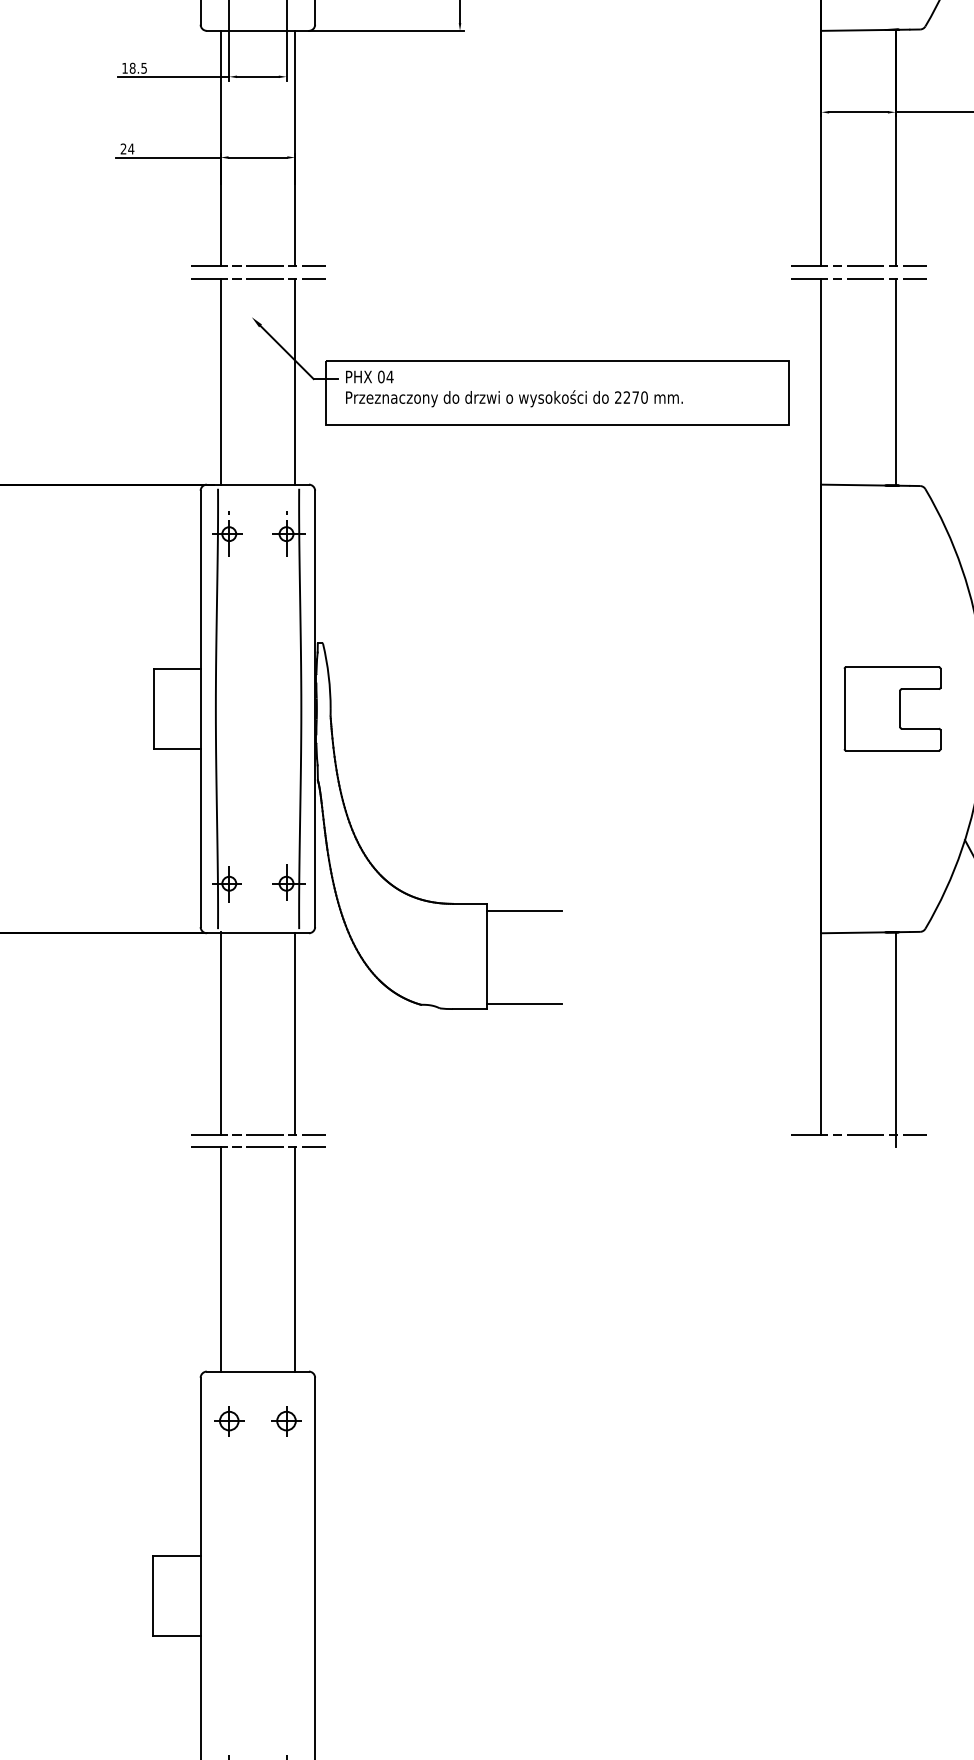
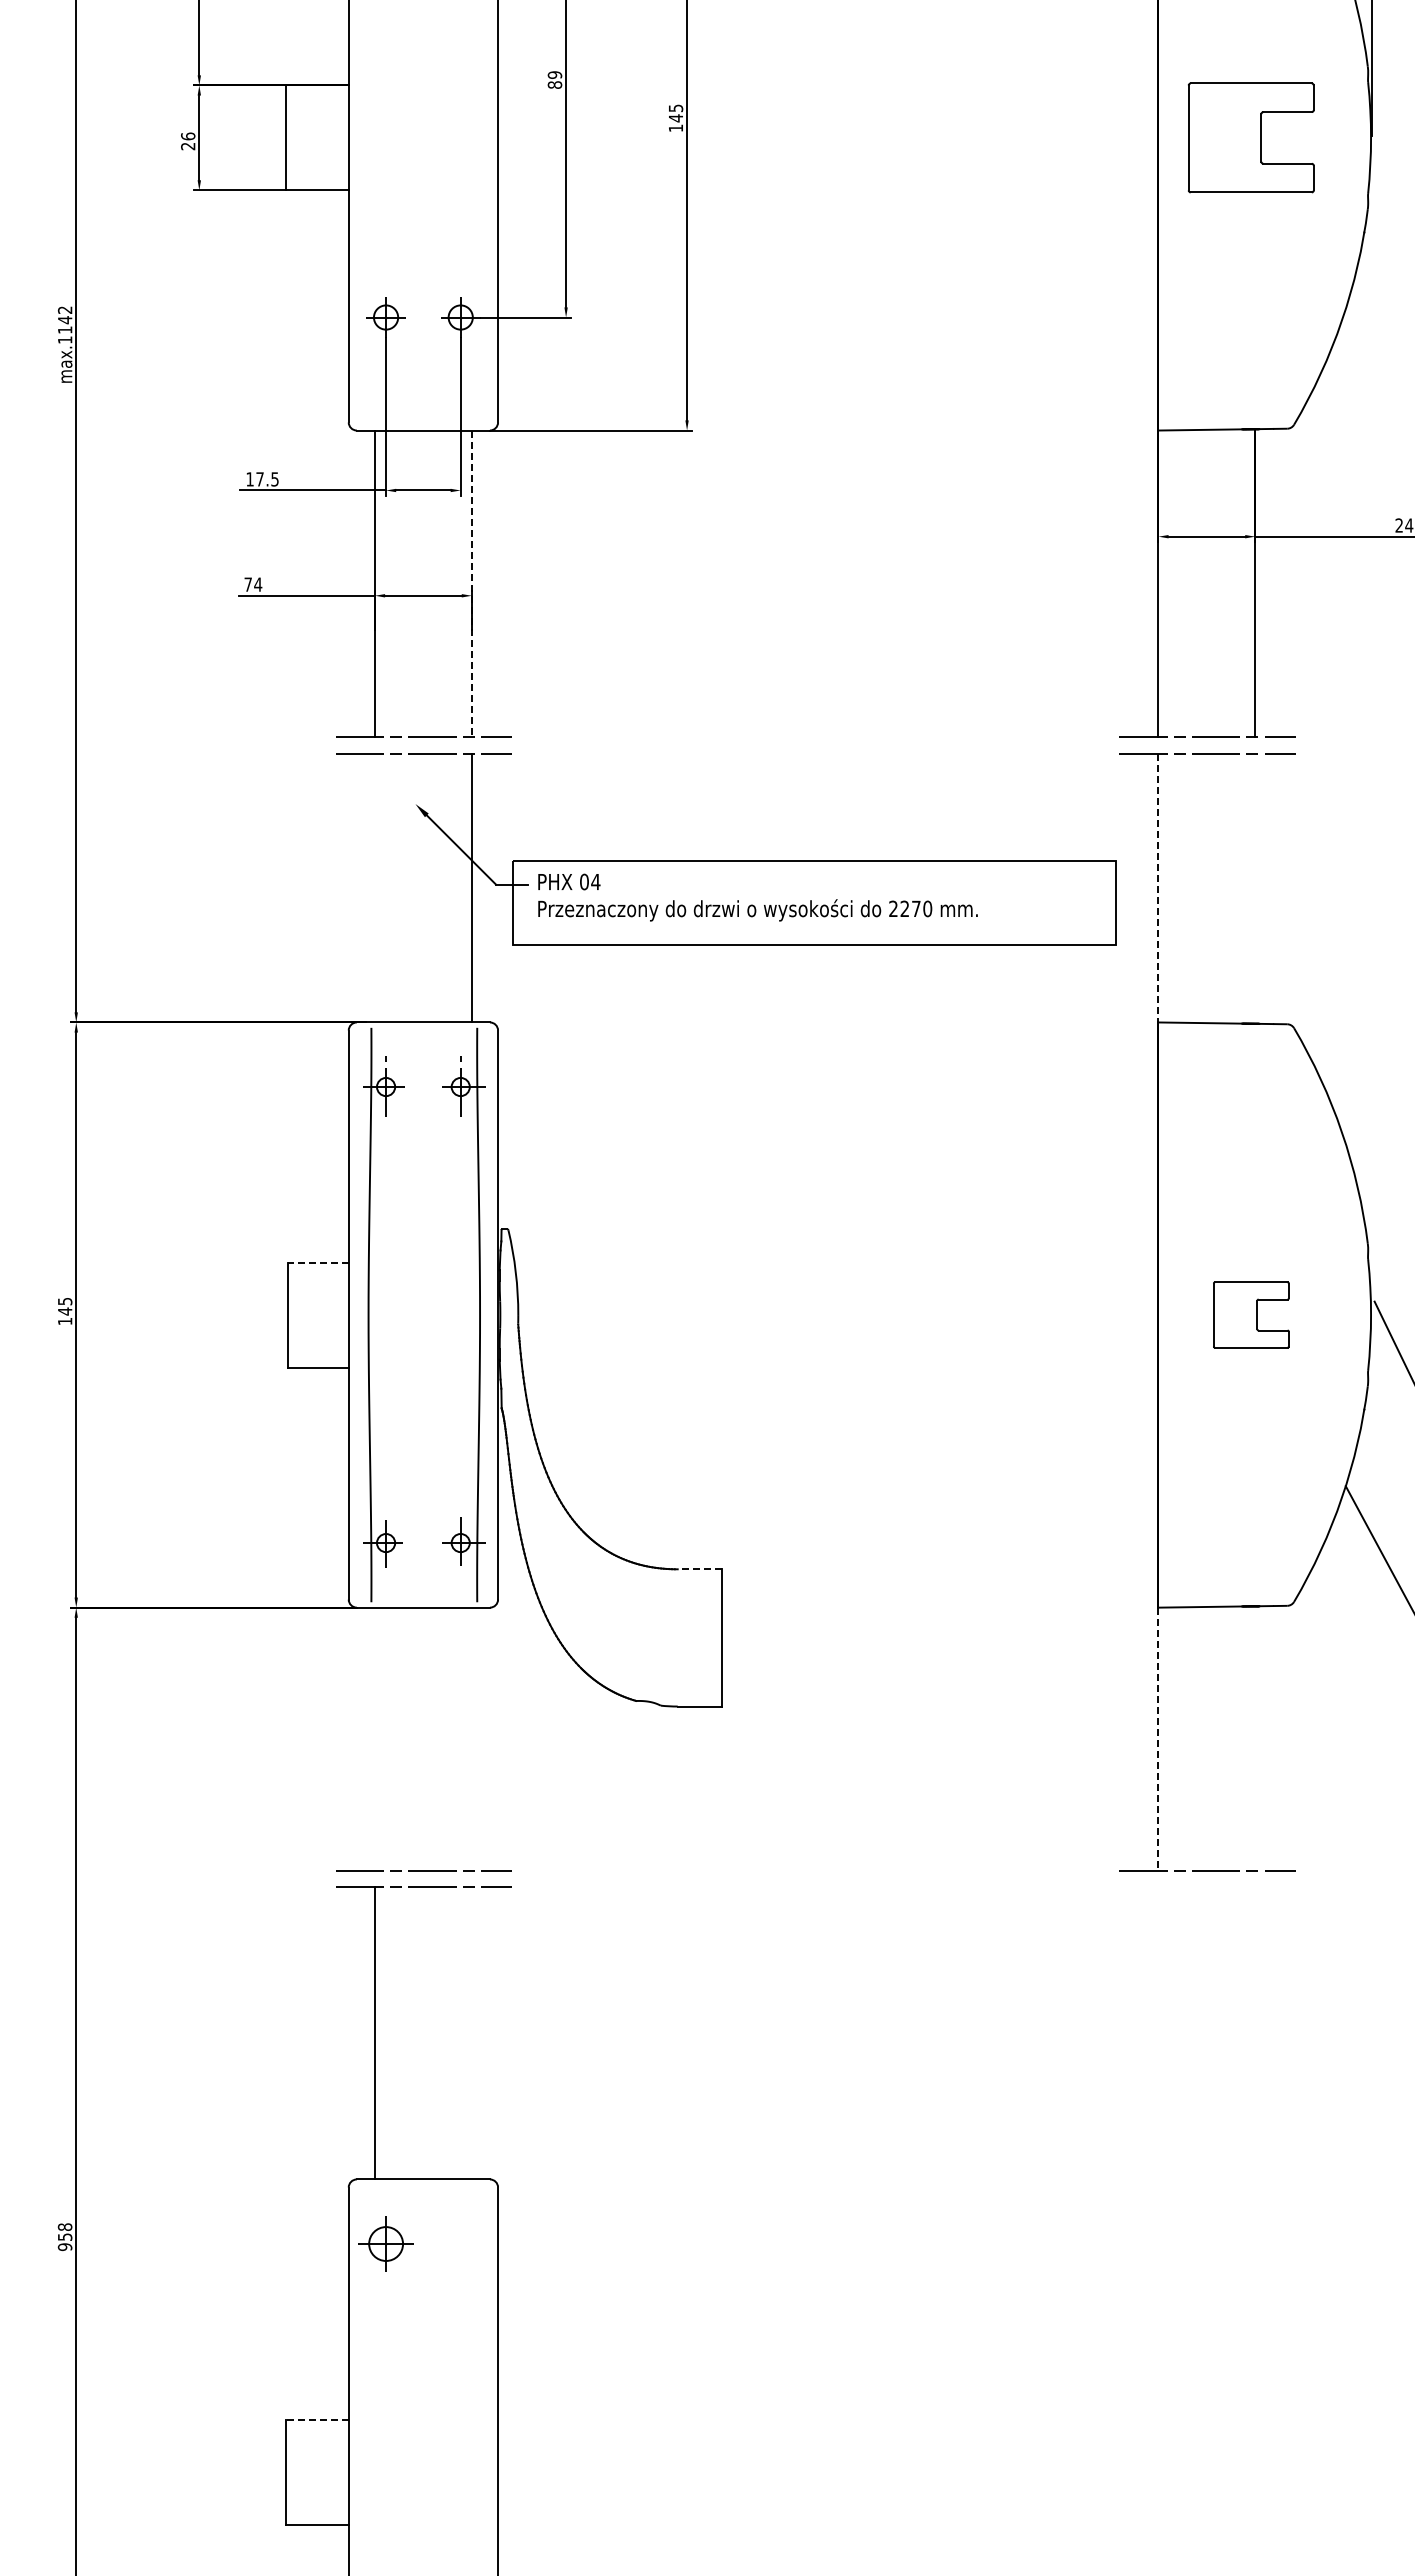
text: (132, 68) -> (259, 479), 18.5 -> 17.5
text: (123, 148) -> (247, 584), 24 -> 74
line: (294, 148) -> (471, 584), solid -> dashed
line: (220, 381) -> (374, 887), removed
line: (821, 381) -> (1158, 888), solid -> dashed
line: (895, 381) -> (1255, 887), removed
line: (176, 668) -> (317, 1262), solid -> dashed
part: (892, 708) -> (1251, 1314), size x0.6
line: (469, 904) -> (699, 1569), solid -> dashed
line: (523, 910) -> (770, 1578), removed
line: (523, 1003) -> (770, 1699), removed
line: (220, 1033) -> (374, 1738), removed
line: (294, 1033) -> (471, 1738), removed
line: (821, 1034) -> (1158, 1739), solid -> dashed
line: (895, 1040) -> (1255, 1747), removed
line: (294, 1259) -> (471, 2033), removed
part: (228, 1420) -> (385, 2243), size x1.4
part: (286, 1420) -> (460, 2243), removed
line: (175, 1555) -> (316, 2419), solid -> dashed

